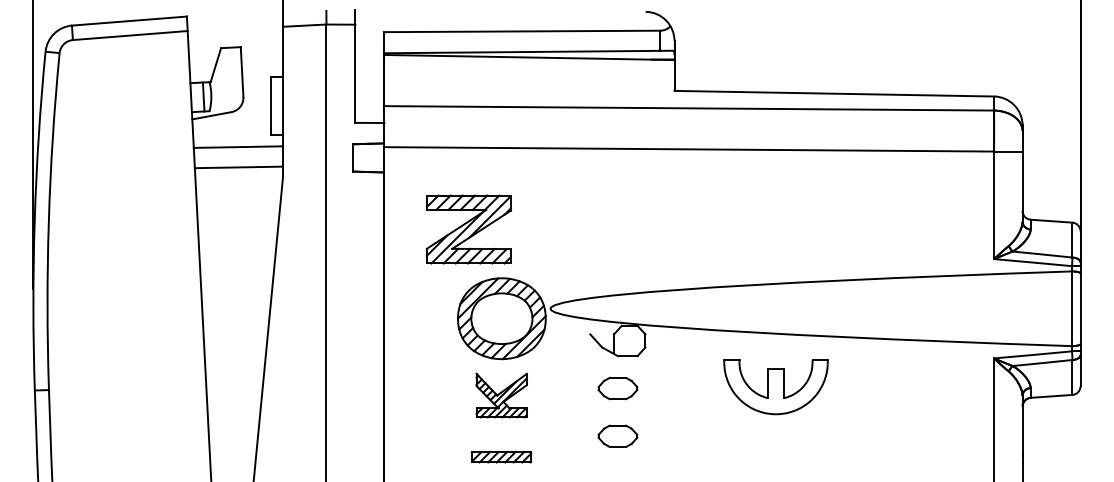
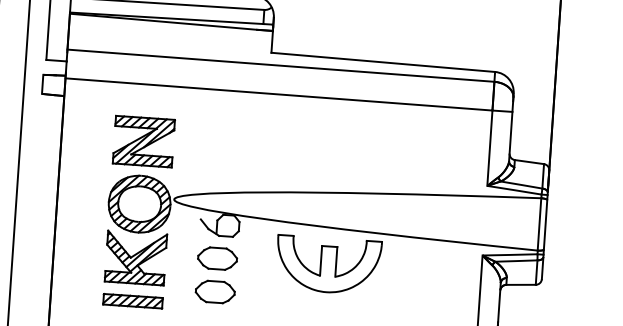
part: (468, 229) -> (143, 141), moved
part: (775, 387) -> (328, 265), size x1.43
part: (617, 388) -> (217, 258), size x1.43
part: (501, 395) -> (135, 257), size x1.67
part: (617, 436) -> (215, 292), size x1.43
part: (501, 456) -> (132, 300), size x1.43

